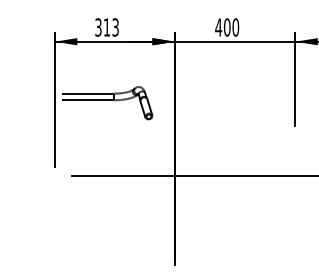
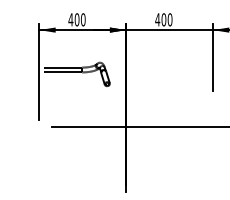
text: (106, 27) -> (76, 19), 313 -> 400

